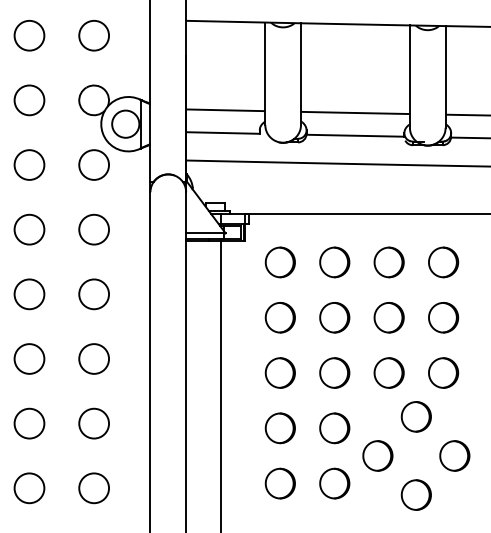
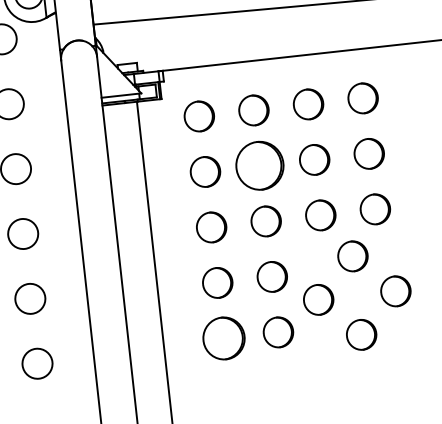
part: (334, 317) -> (259, 165), size x1.6
part: (279, 483) -> (222, 338), size x1.4

